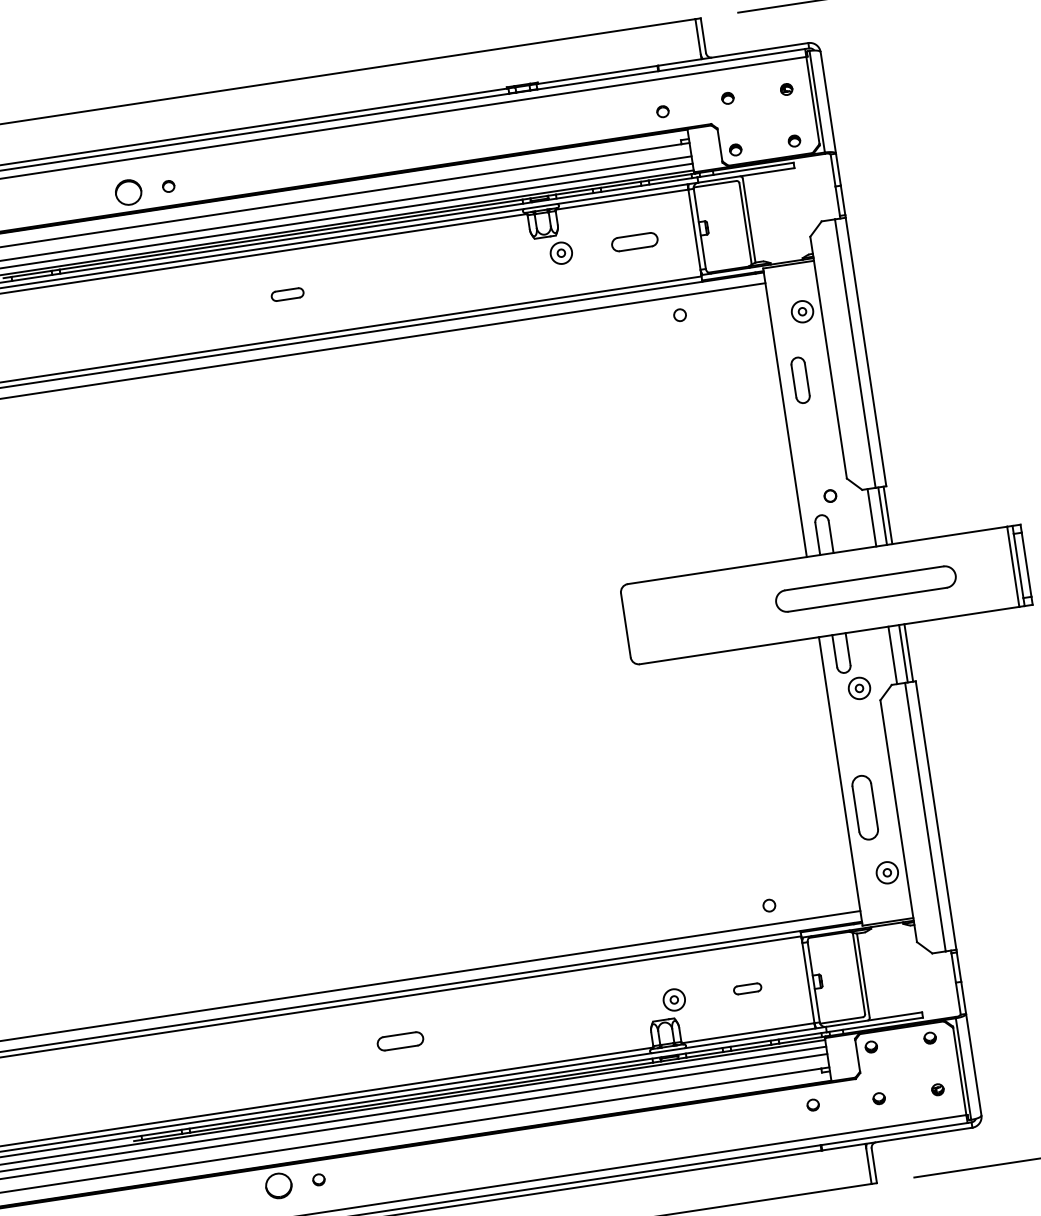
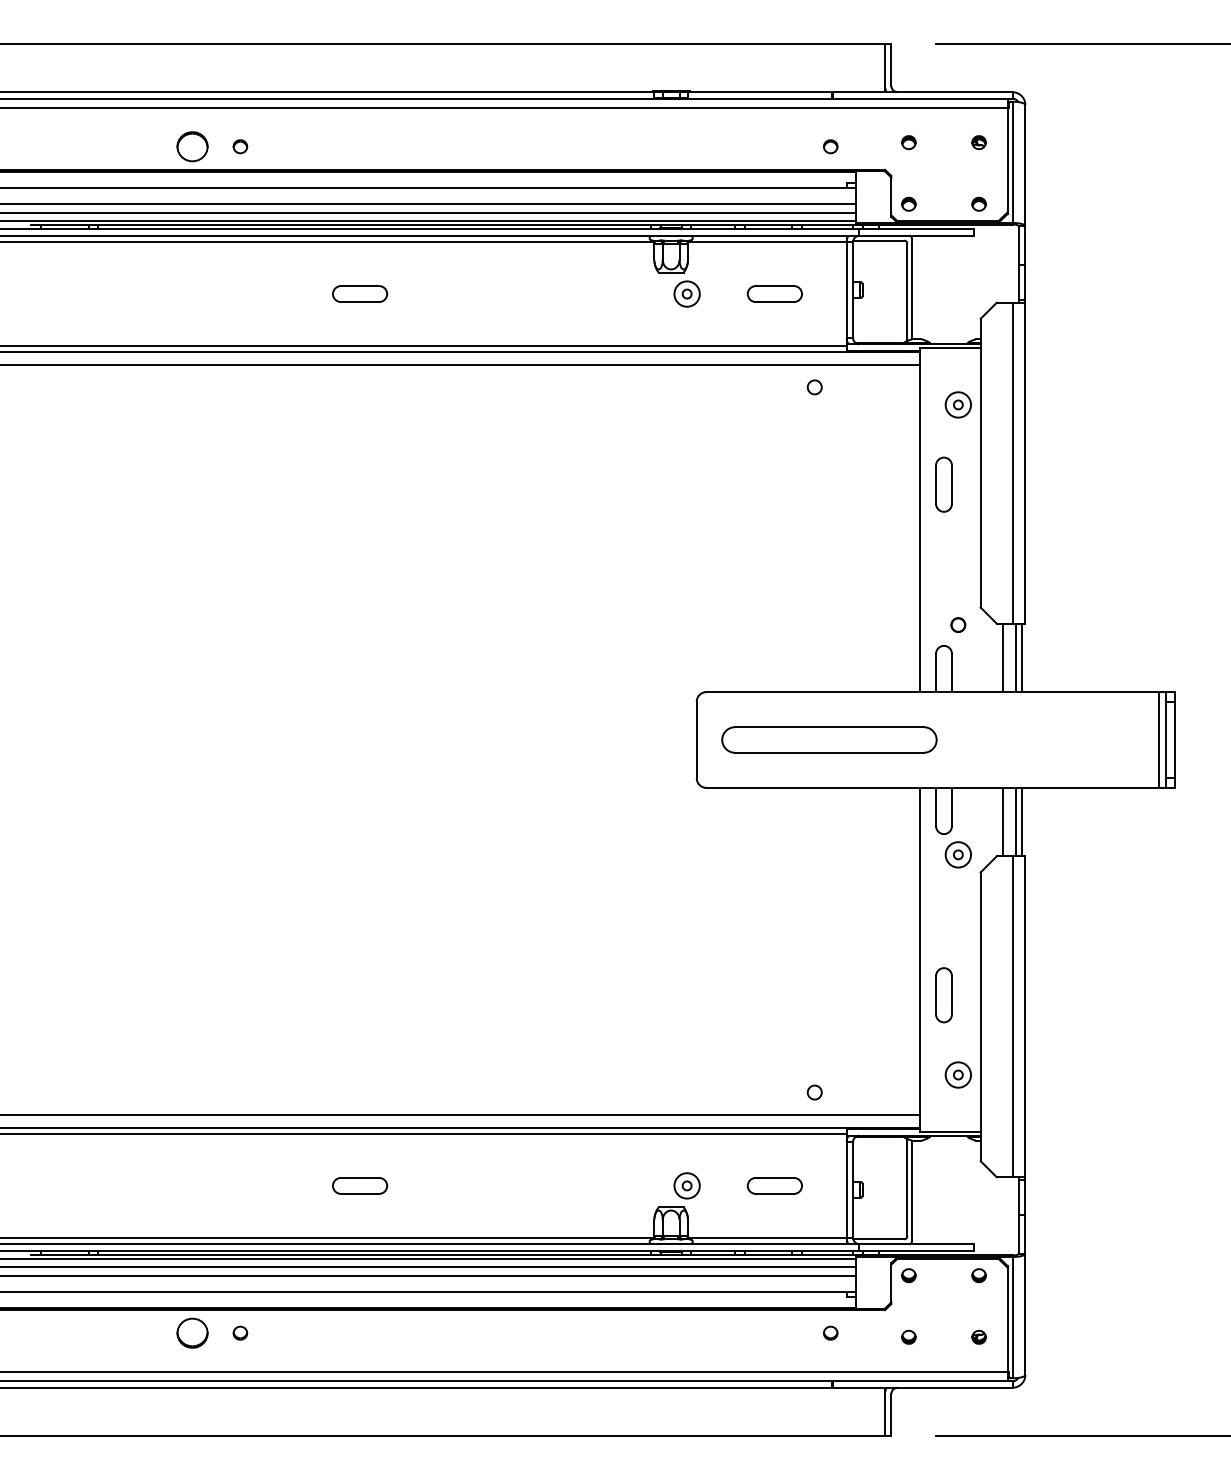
part: (287, 294) -> (360, 293), size x1.43
part: (865, 588) -> (829, 739), moved
part: (864, 808) -> (943, 995), size x0.71
part: (747, 988) -> (774, 1185), size x1.67

